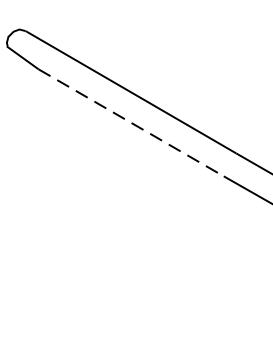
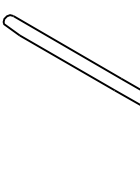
line: (131, 121) -> (67, 62), dashed -> solid

